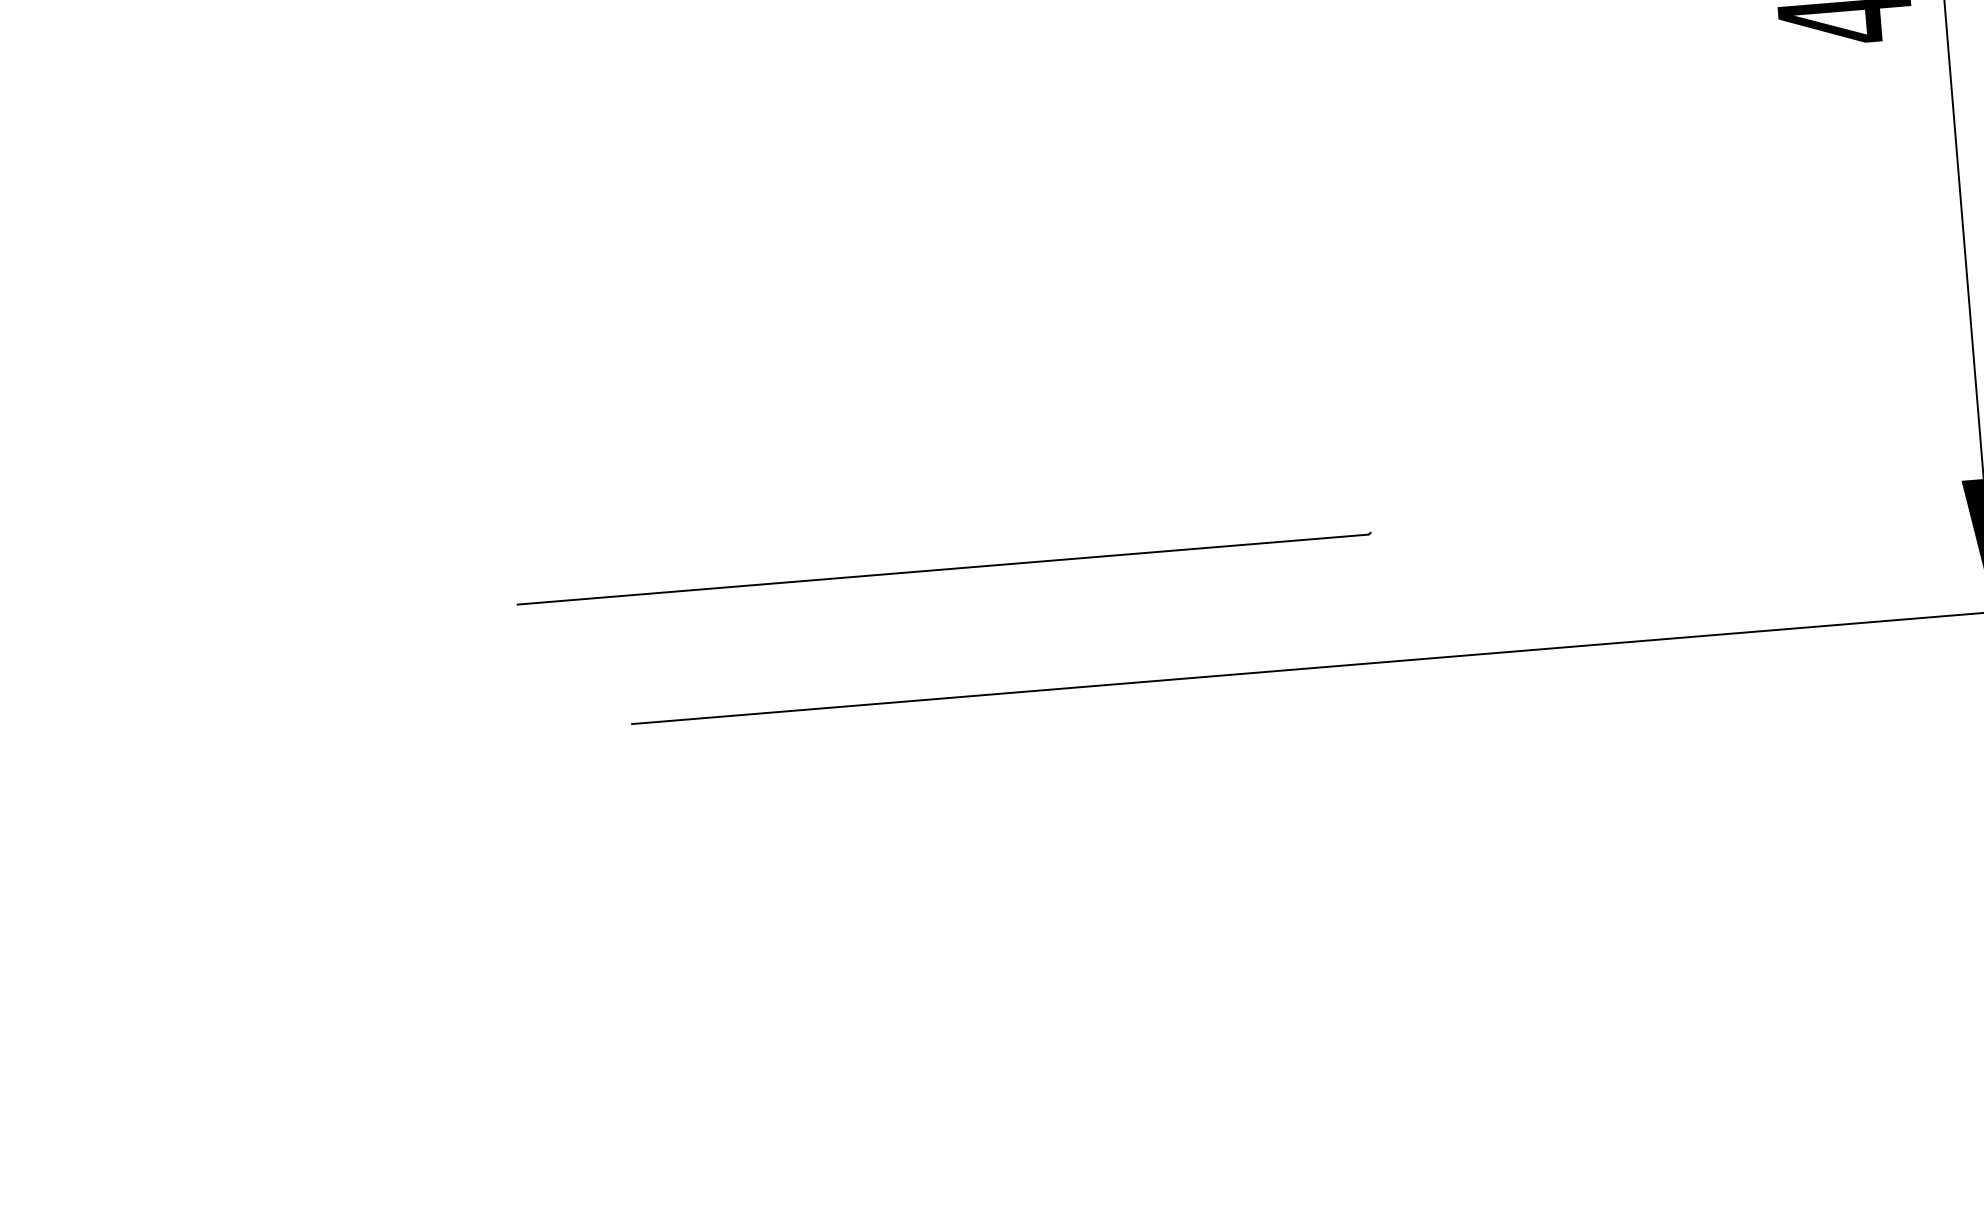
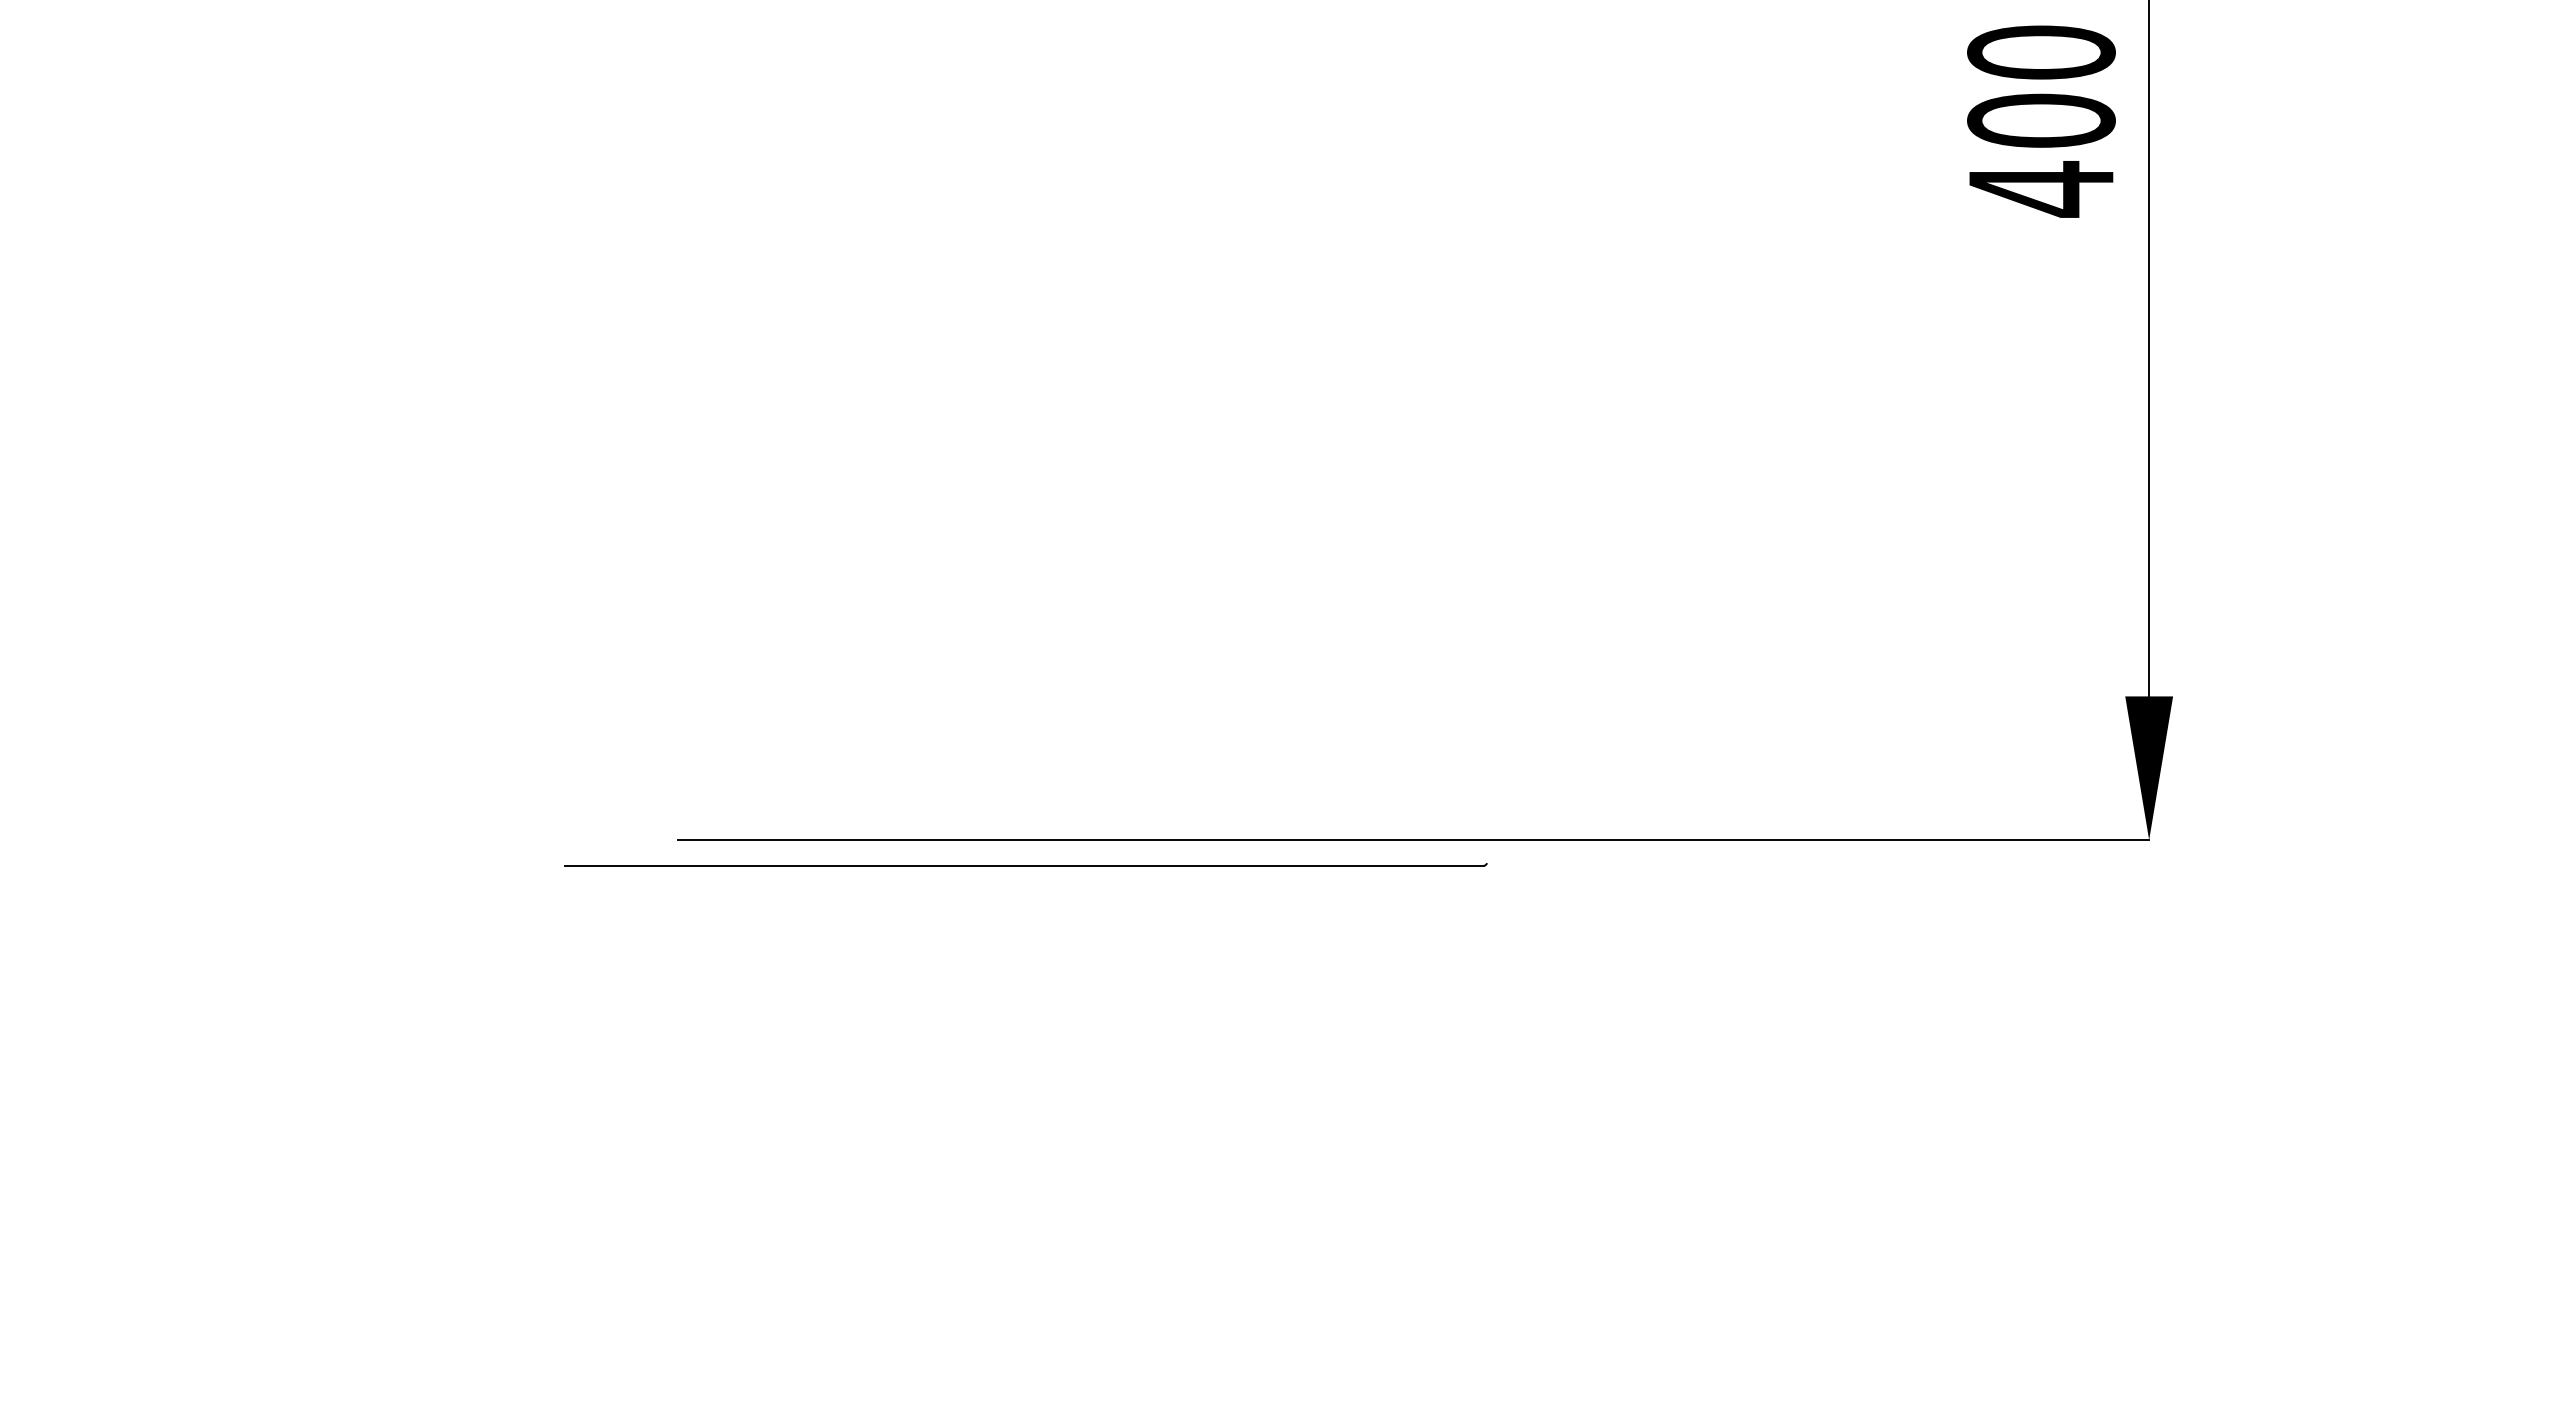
part: (943, 568) -> (1025, 864), moved

